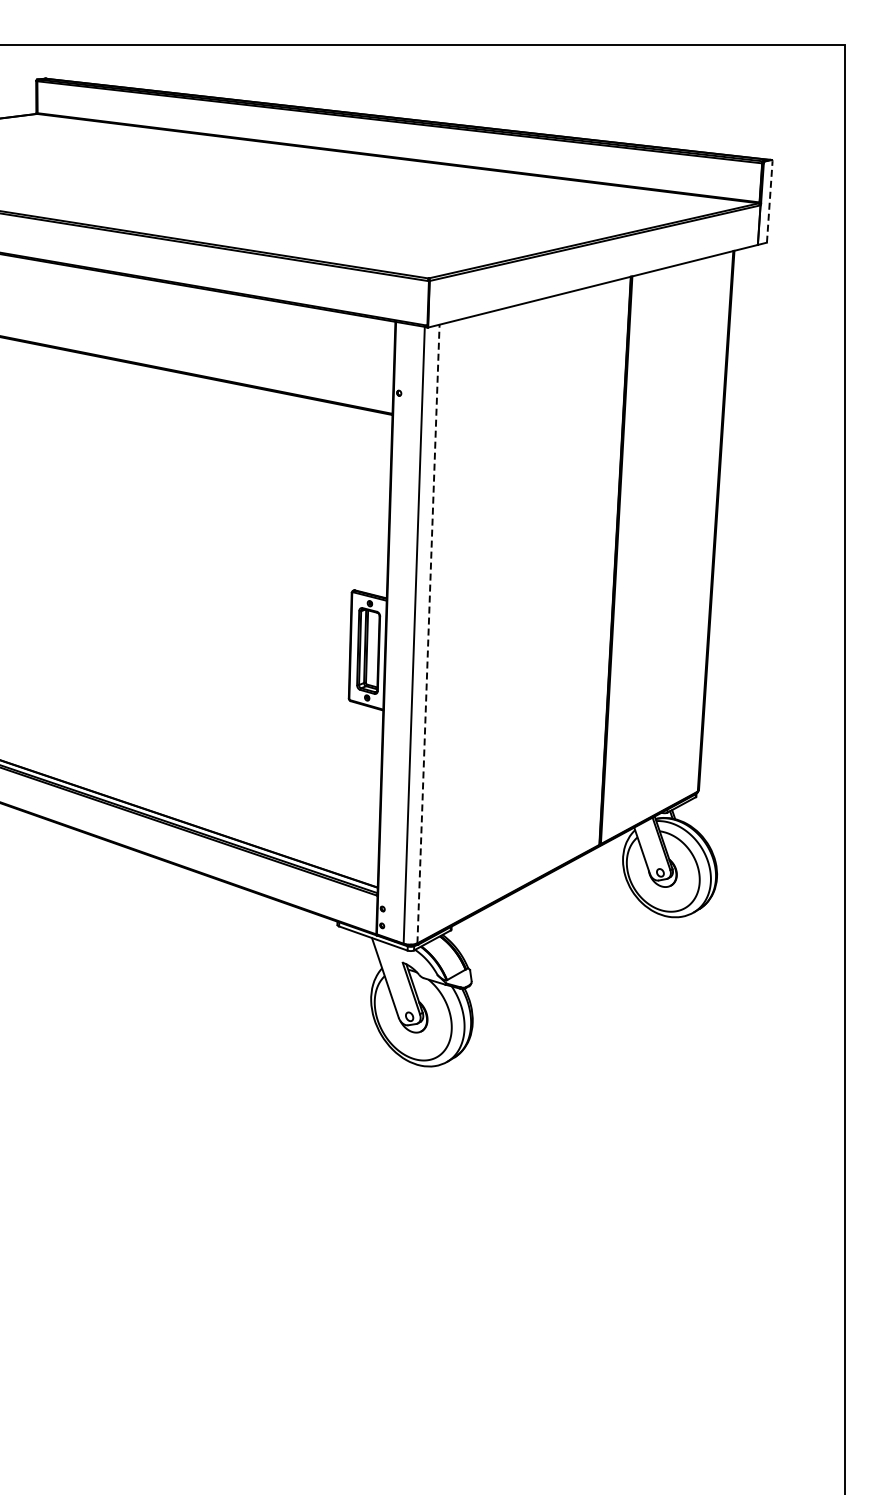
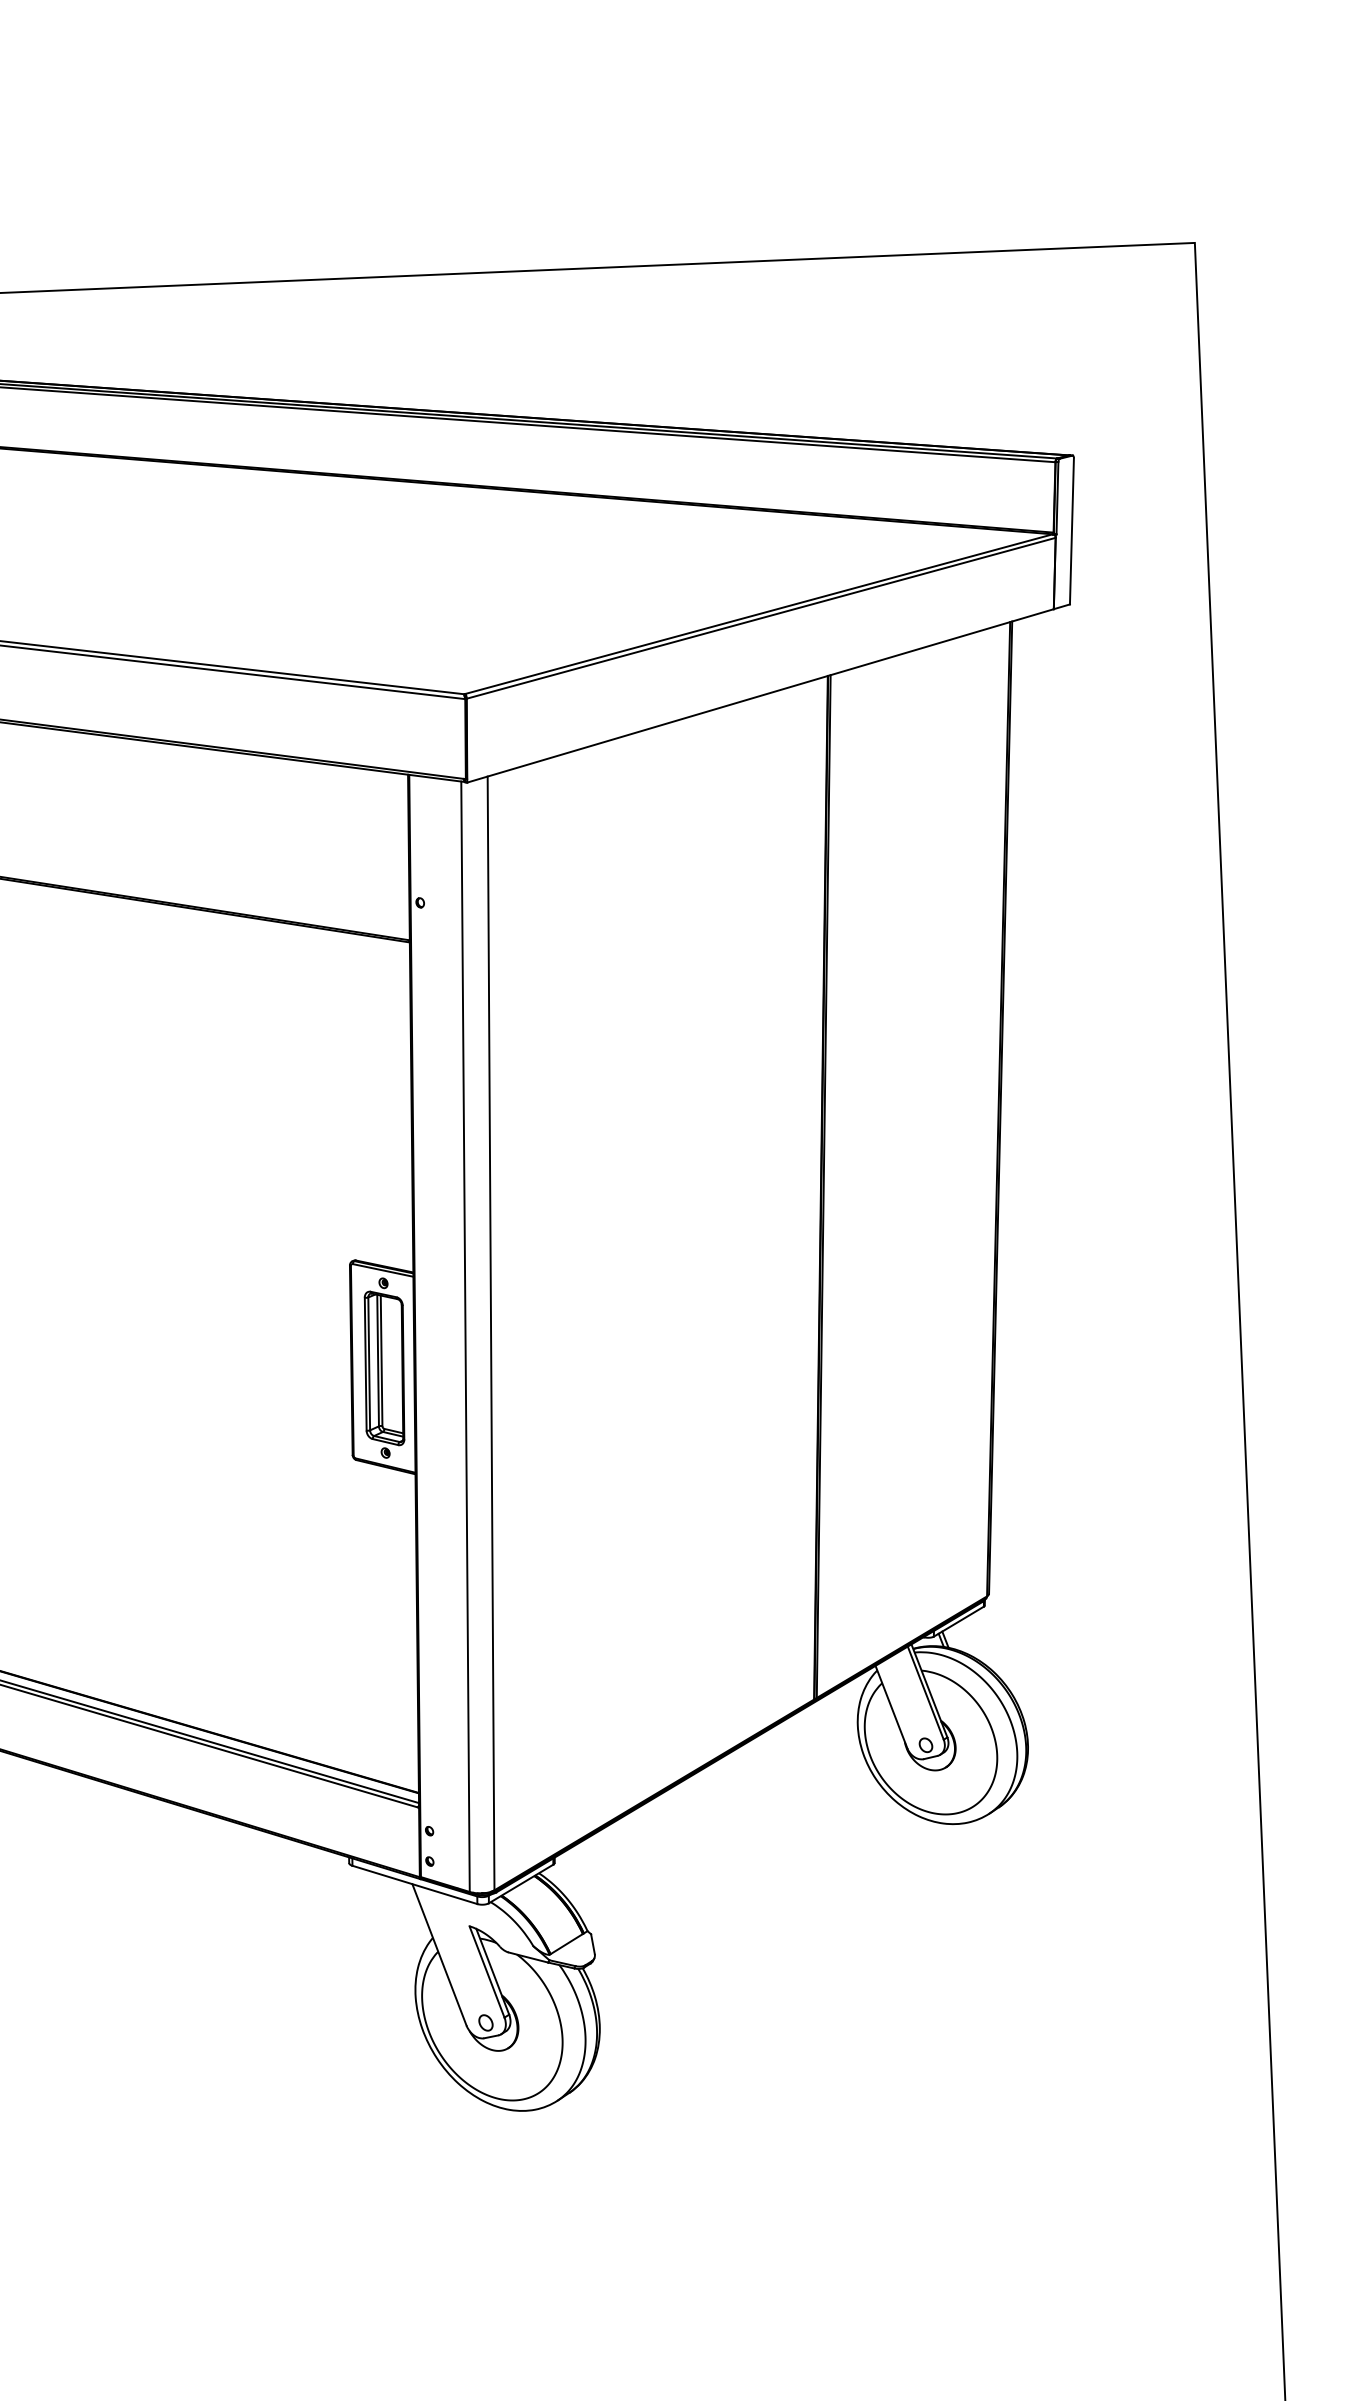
line: (769, 202) -> (1071, 532), dashed -> solid
line: (428, 634) -> (491, 1334), dashed -> solid

